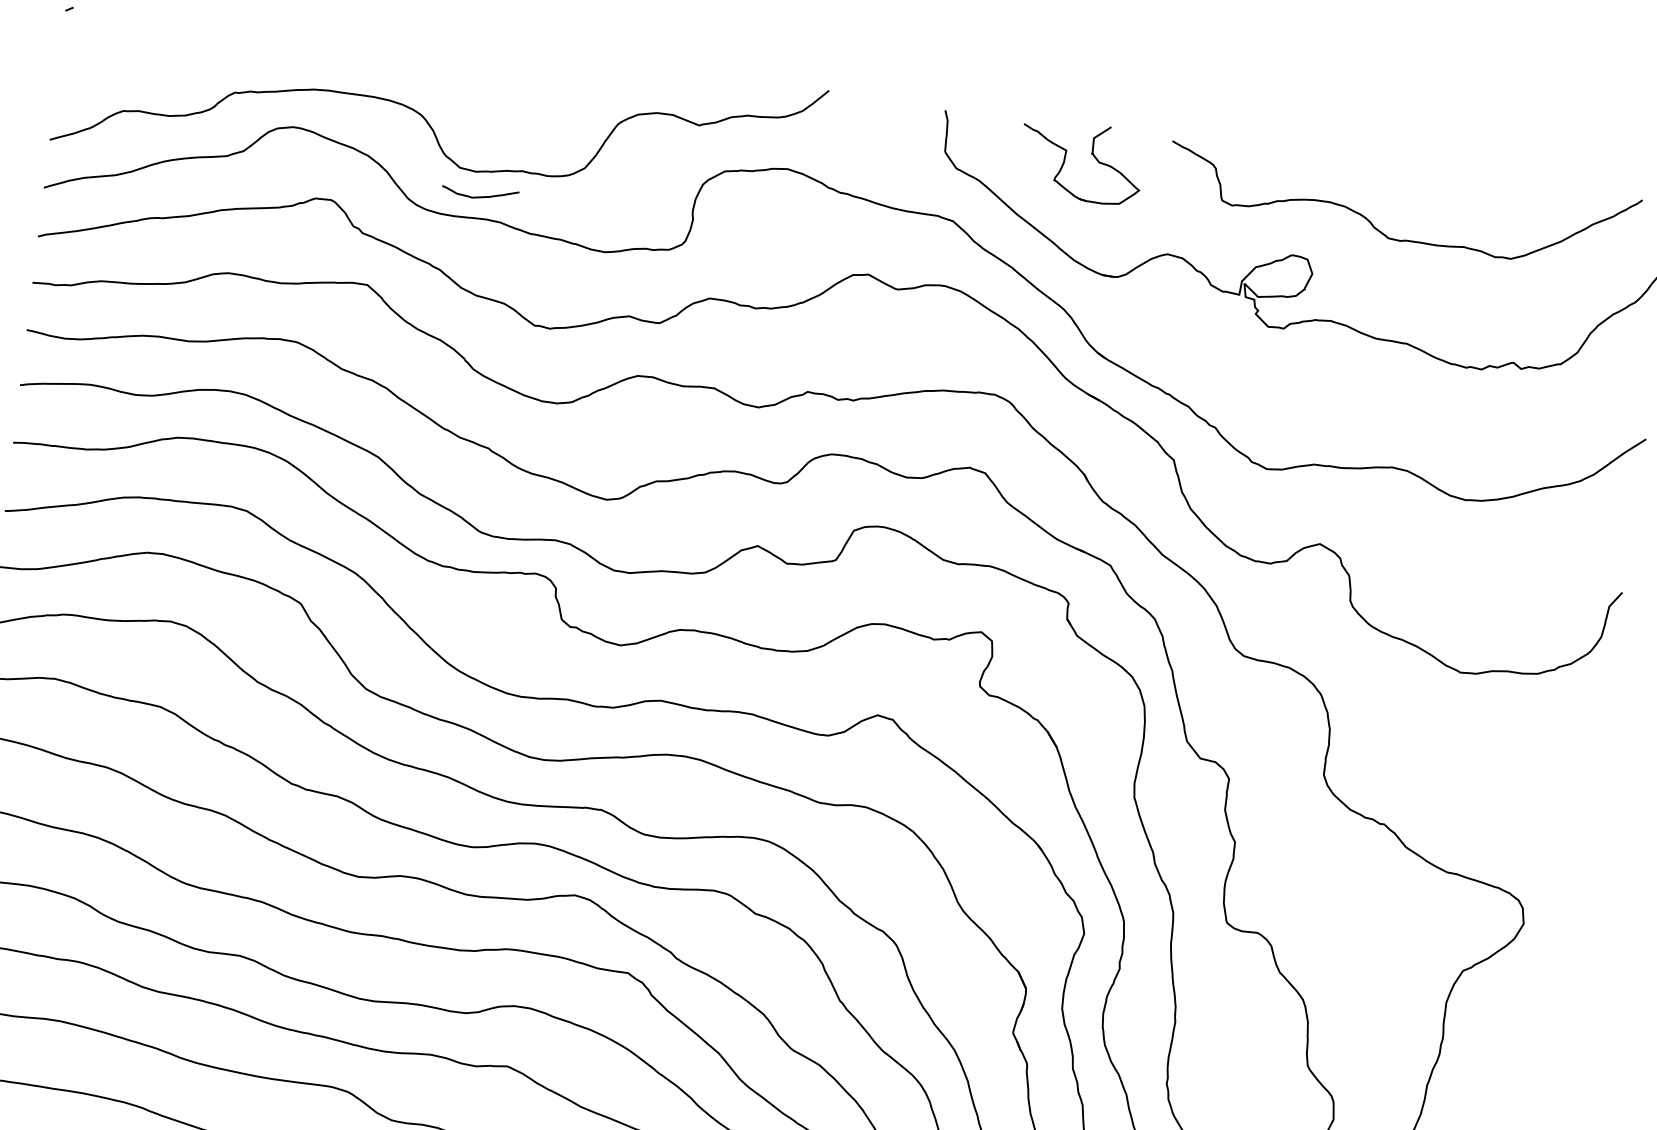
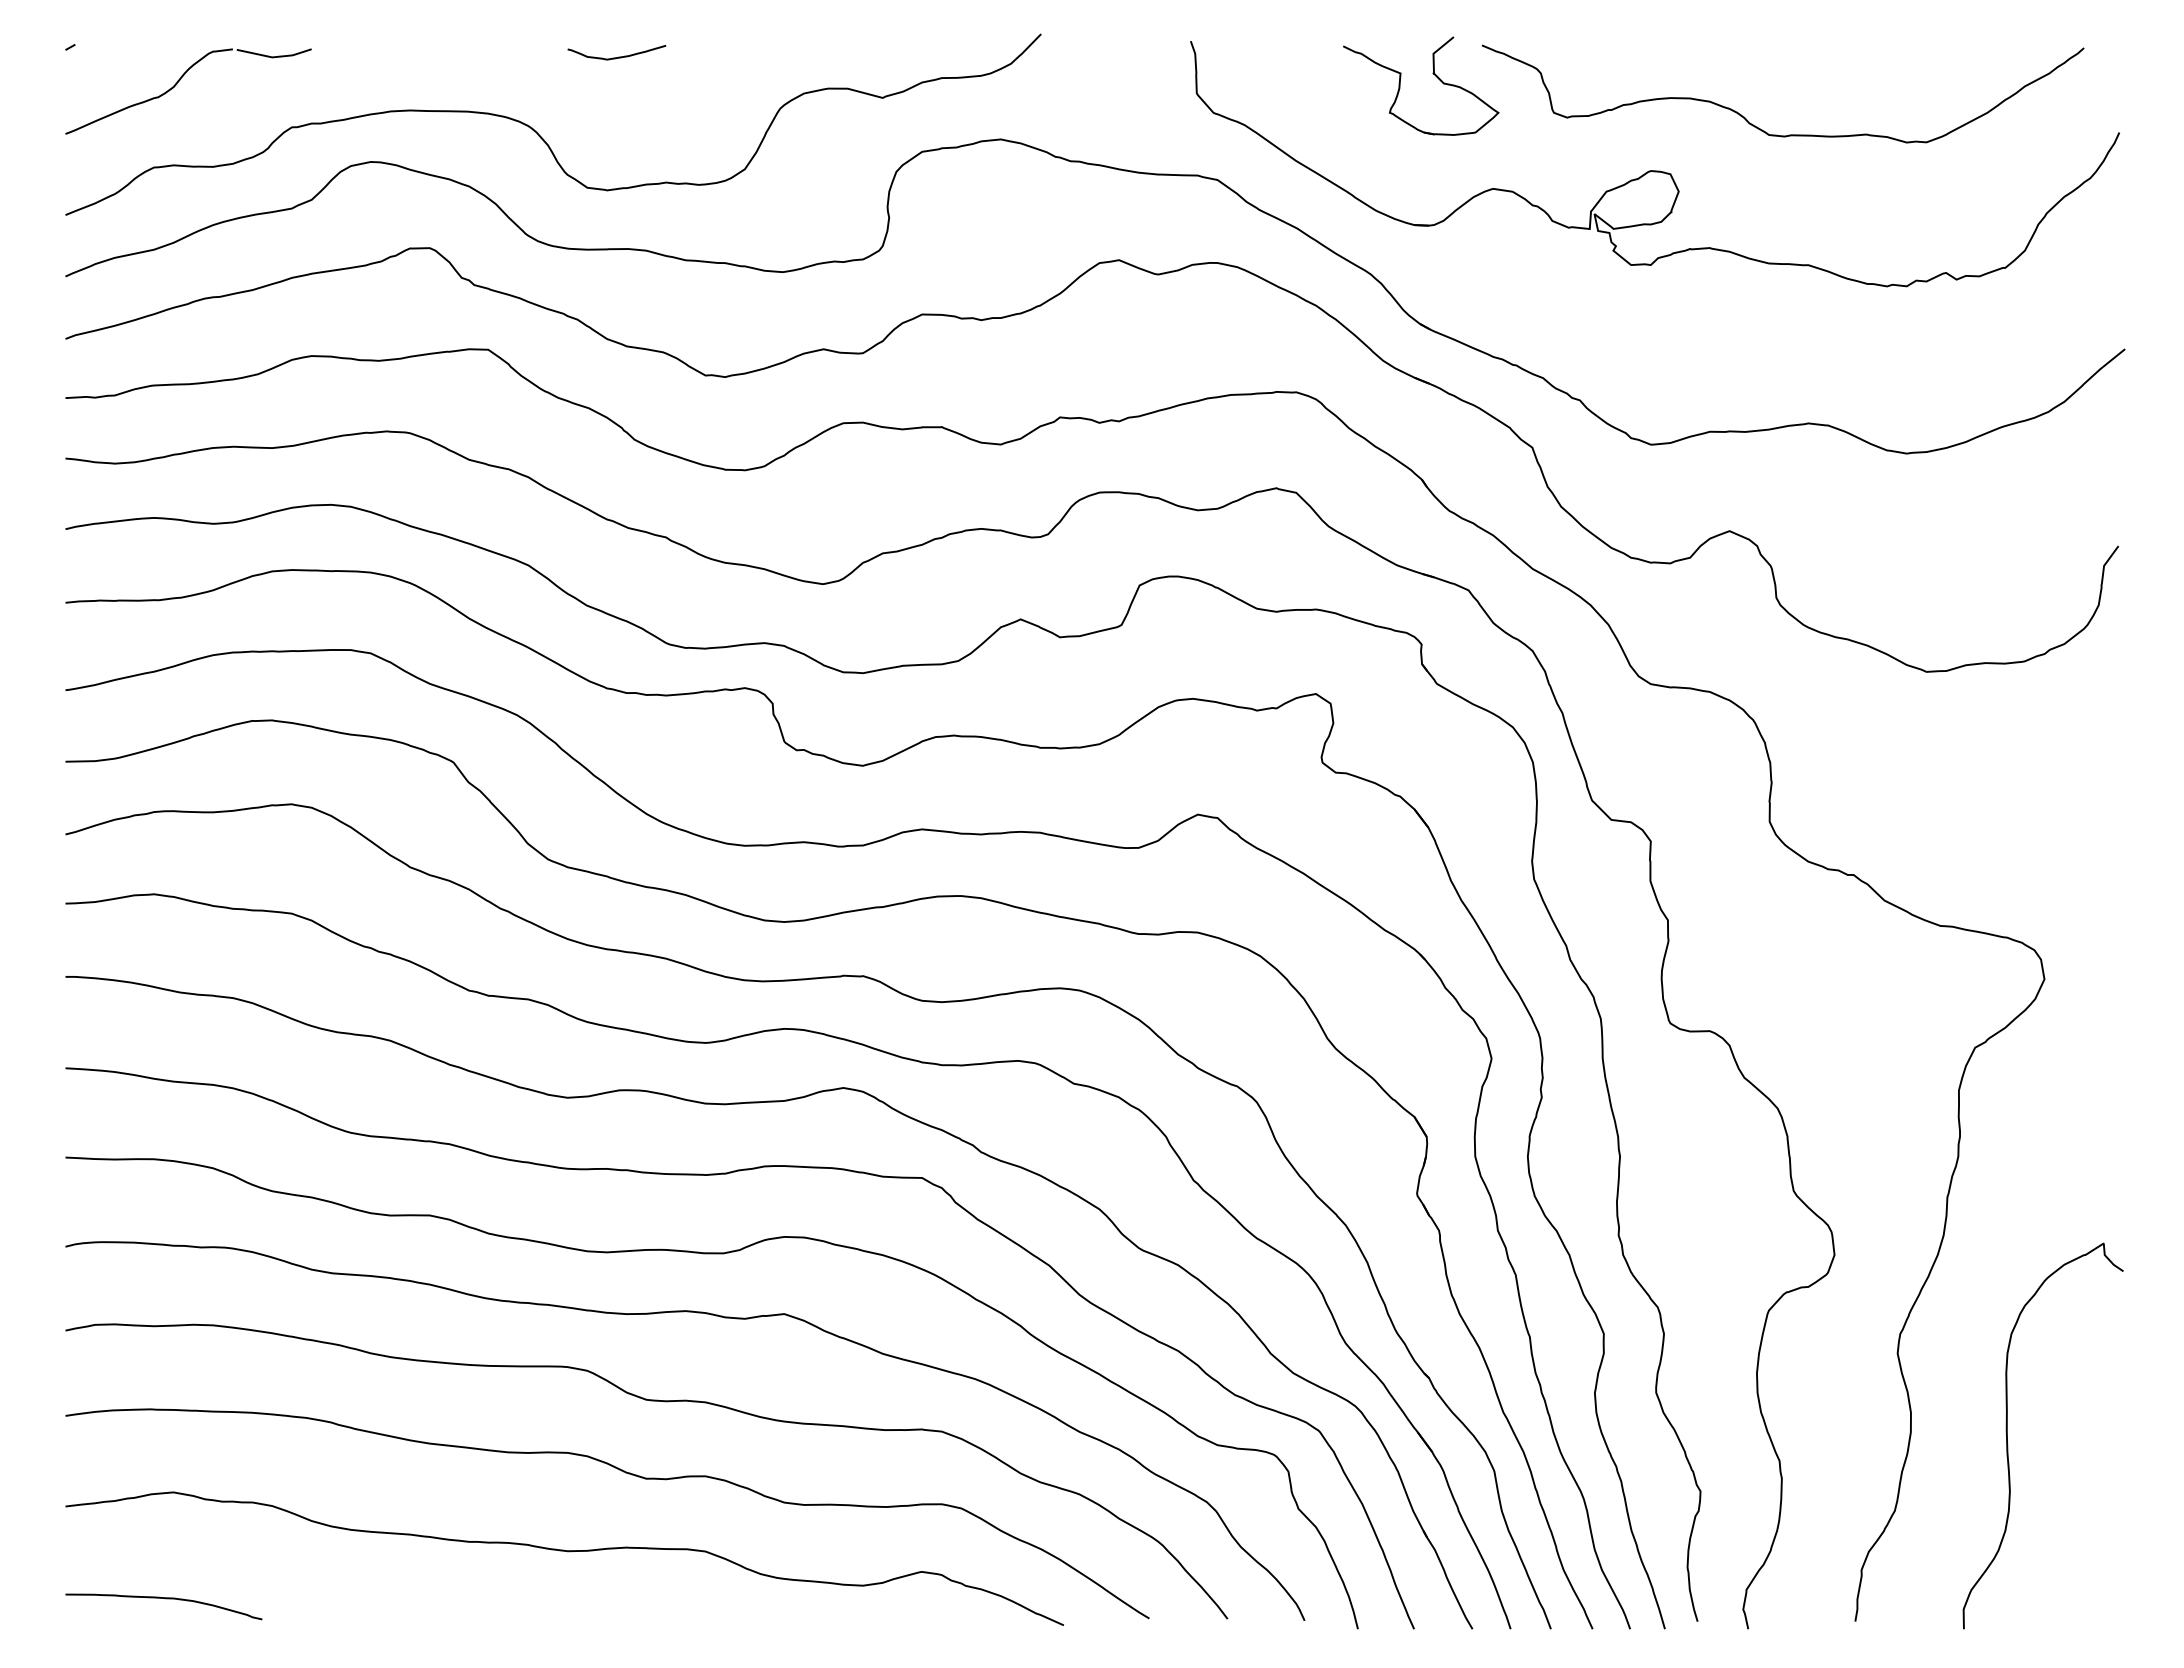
part: (148, 49) -> (176, 85), added
part: (1091, 153) -> (1432, 73), moved
curve: (481, 196) -> (618, 56), moved

